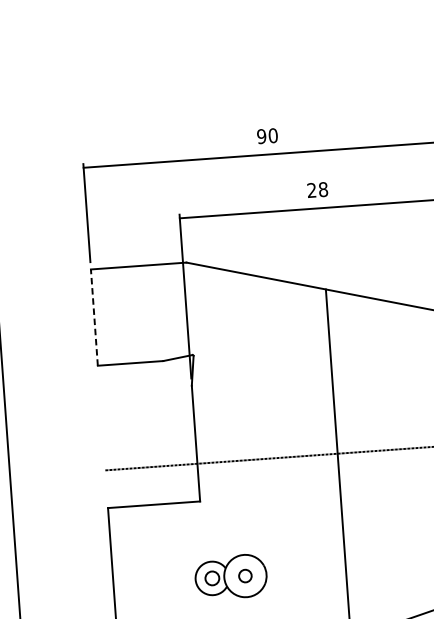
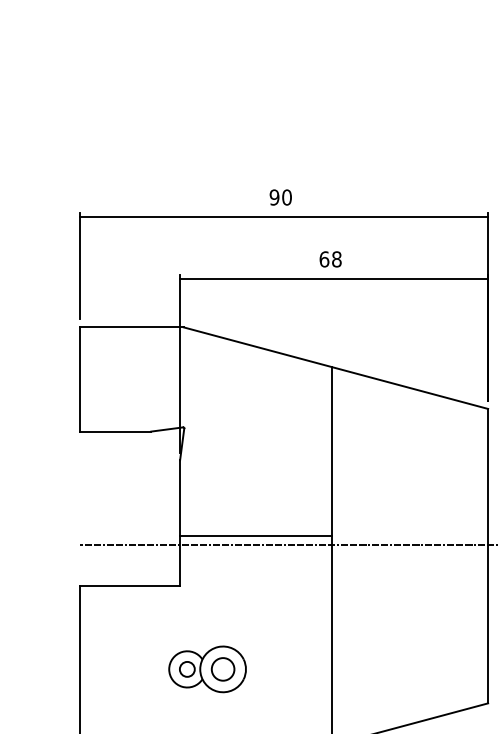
text: (311, 190) -> (324, 259), 28 -> 68
line: (94, 317) -> (80, 379), dashed -> solid
line: (266, 450) -> (255, 535), added
circle: (244, 576) -> (222, 669), size x1.67

